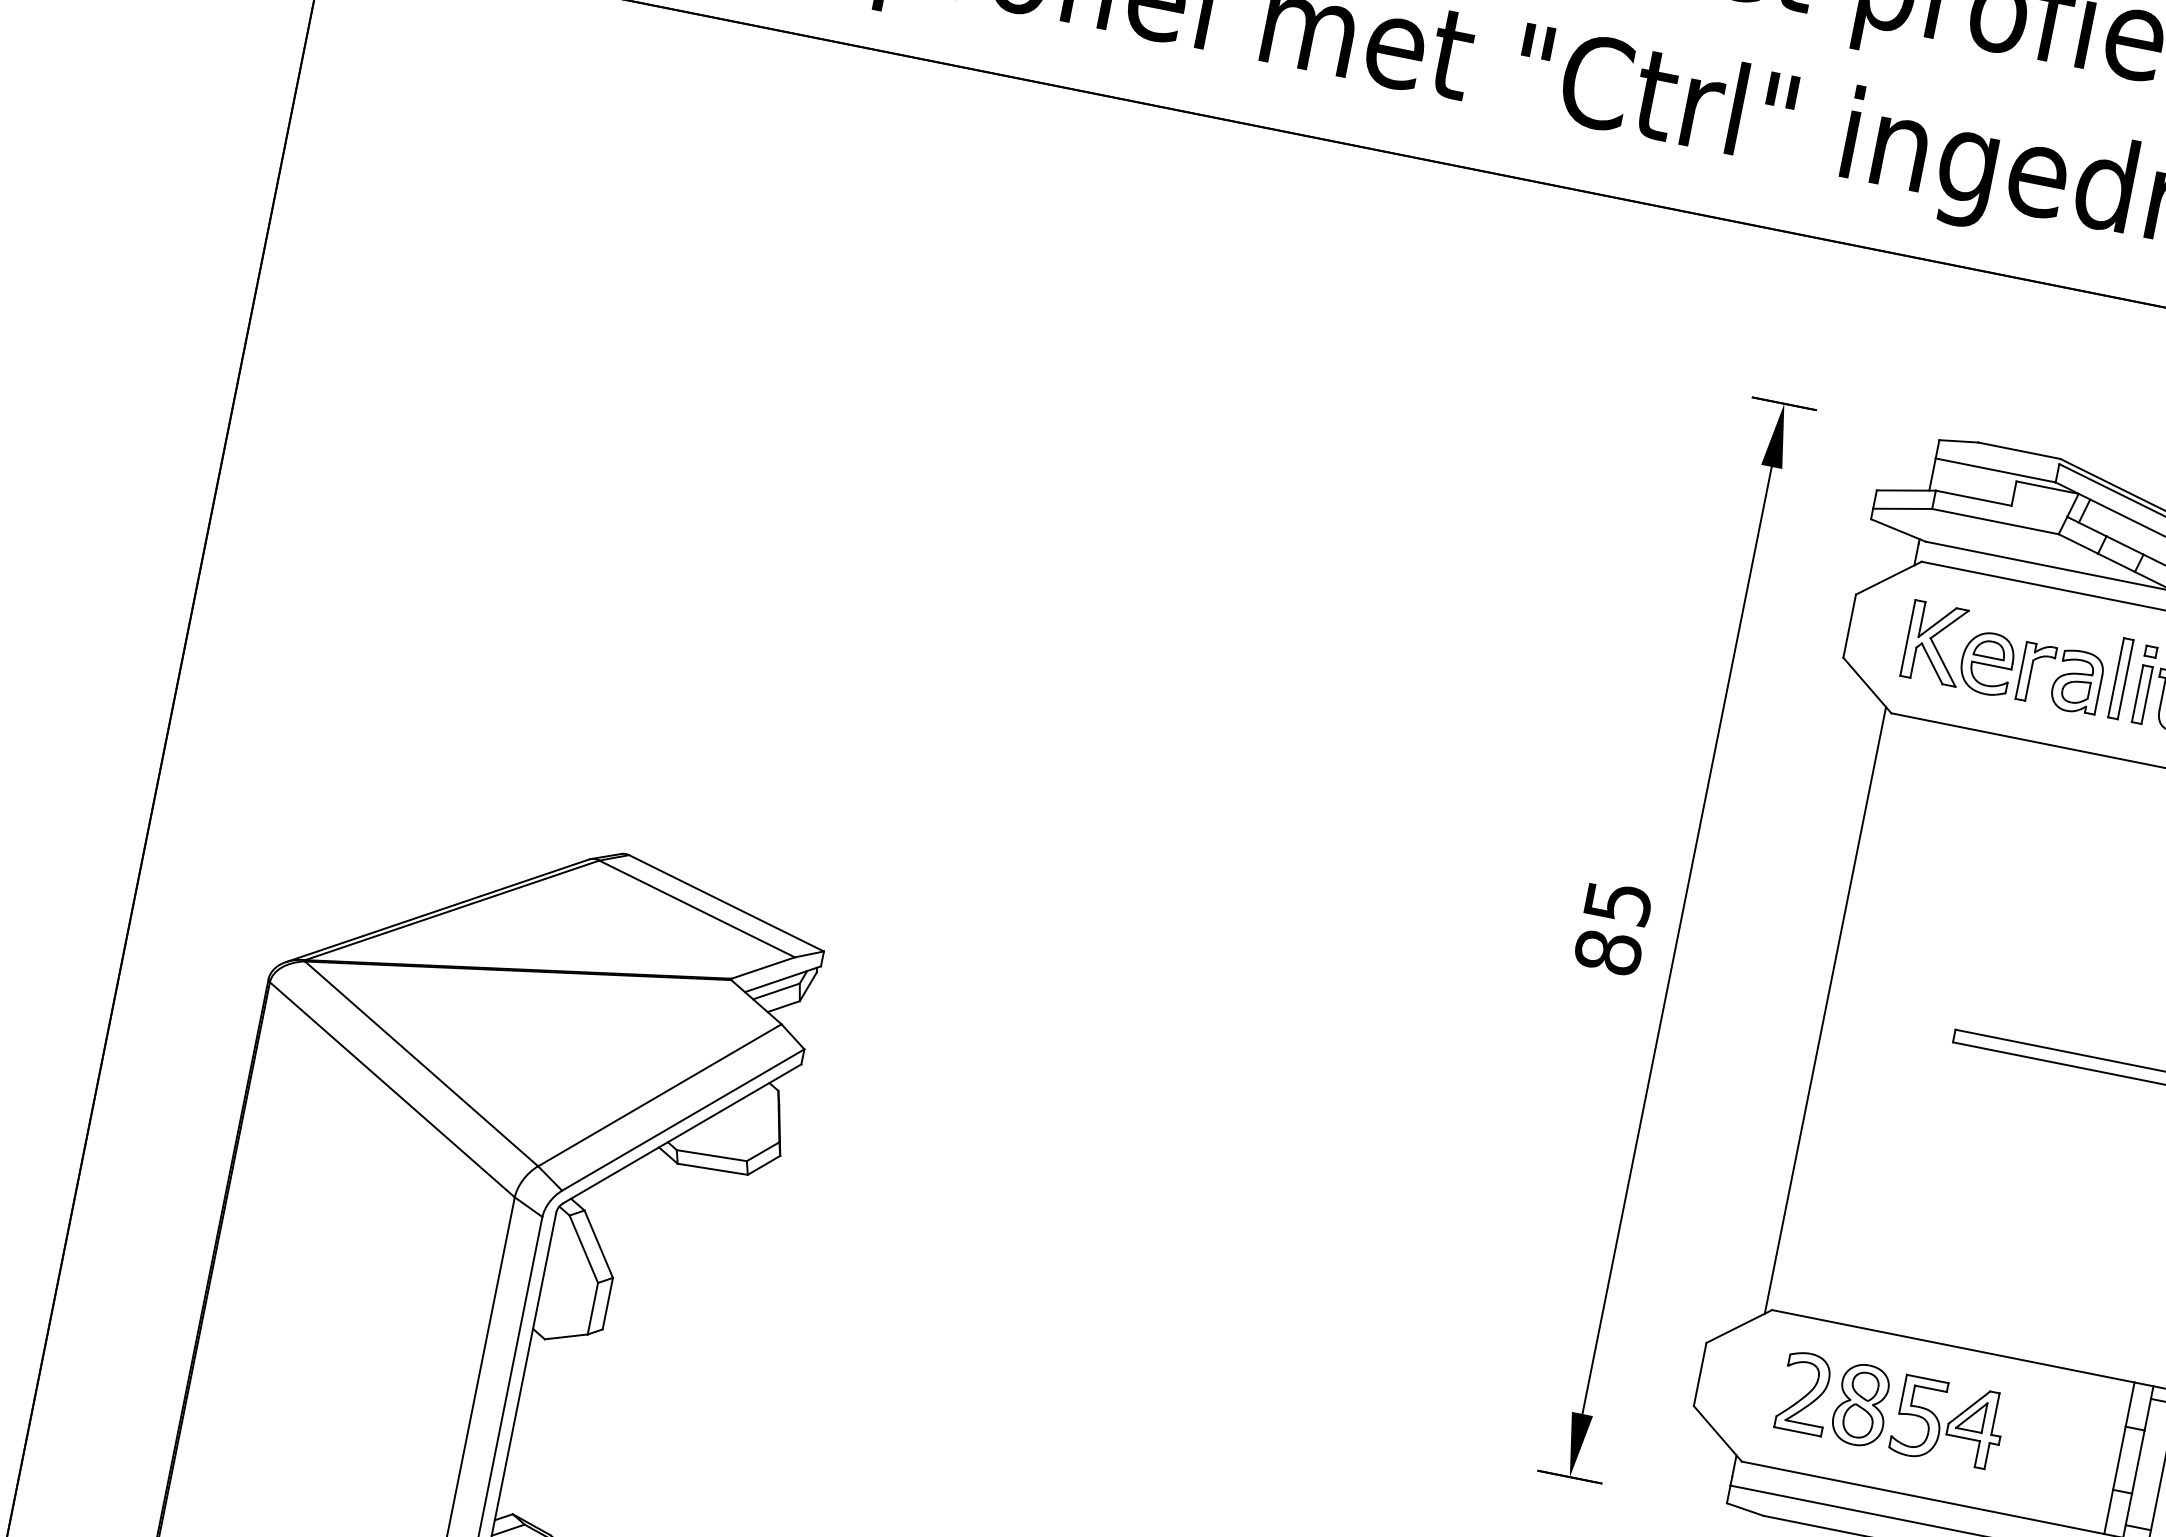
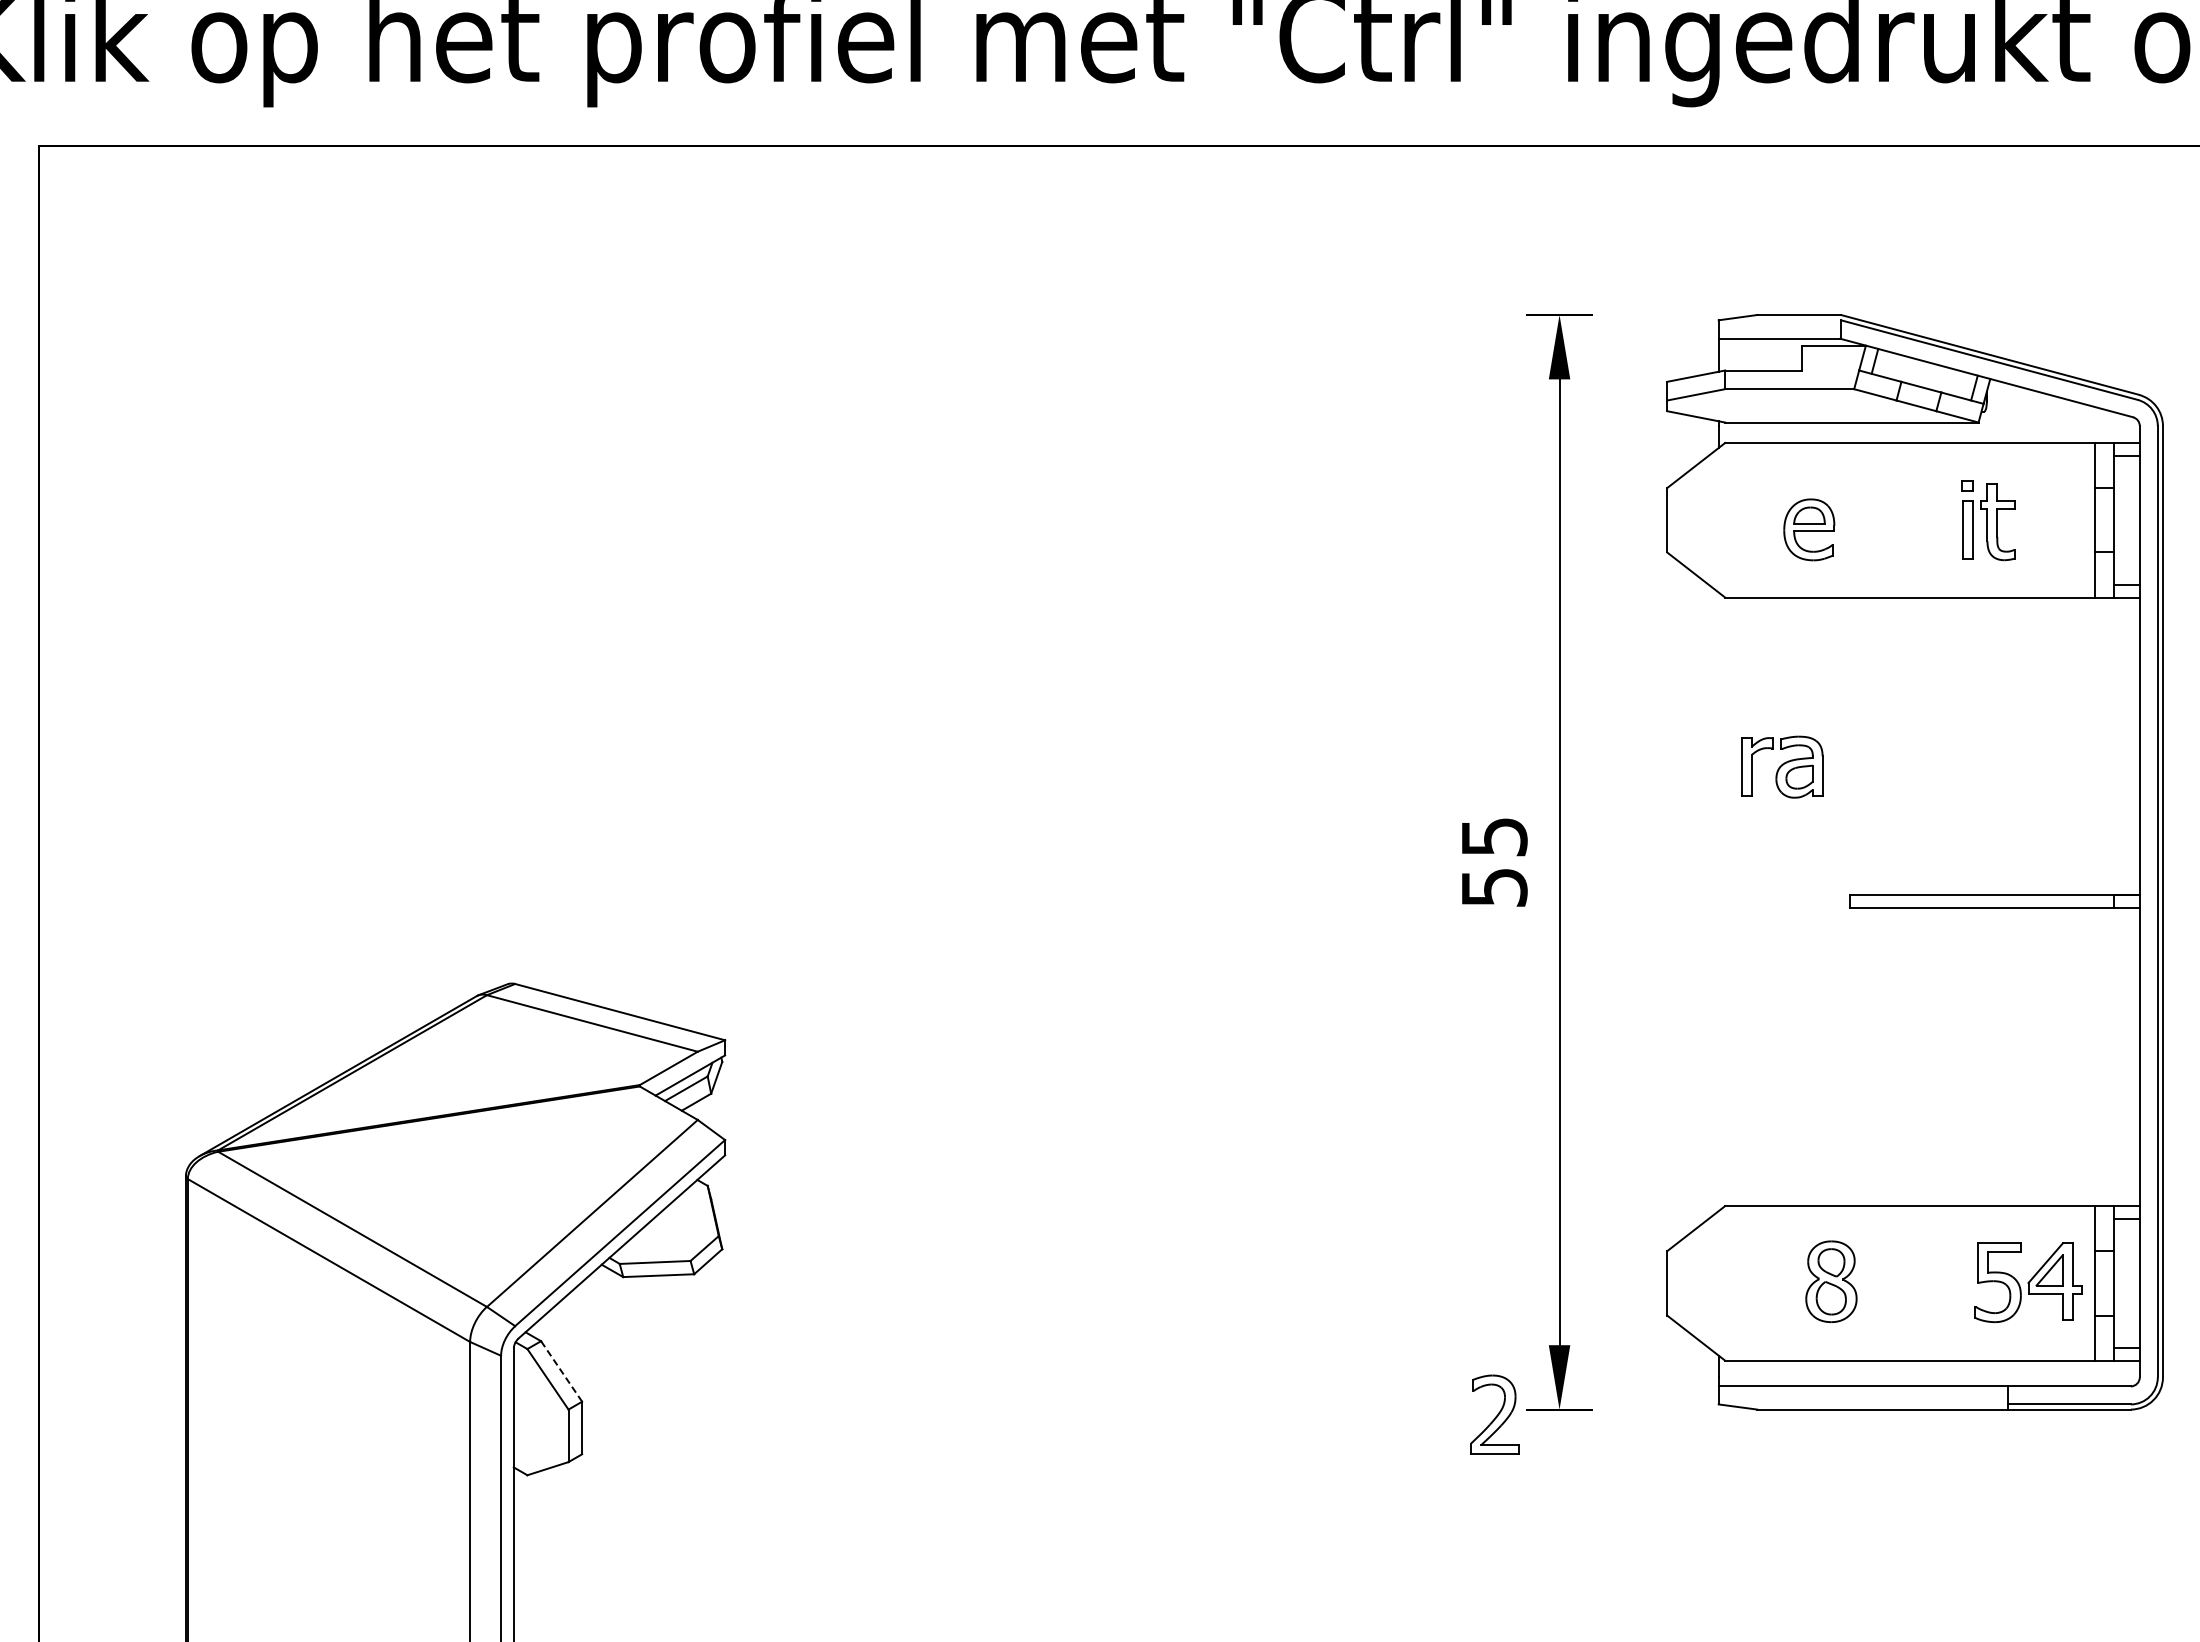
part: (1935, 643) -> (1754, 520), removed
part: (2060, 677) -> (1782, 766), moved
part: (2120, 678) -> (1943, 518), removed
text: (1608, 952) -> (1494, 887), 85 -> 55
line: (1825, 1010) -> (1718, 901), removed
line: (598, 1244) -> (561, 1371), solid -> dashed
part: (1804, 1392) -> (1494, 1414), moved
part: (1948, 1423) -> (2028, 1282), moved

